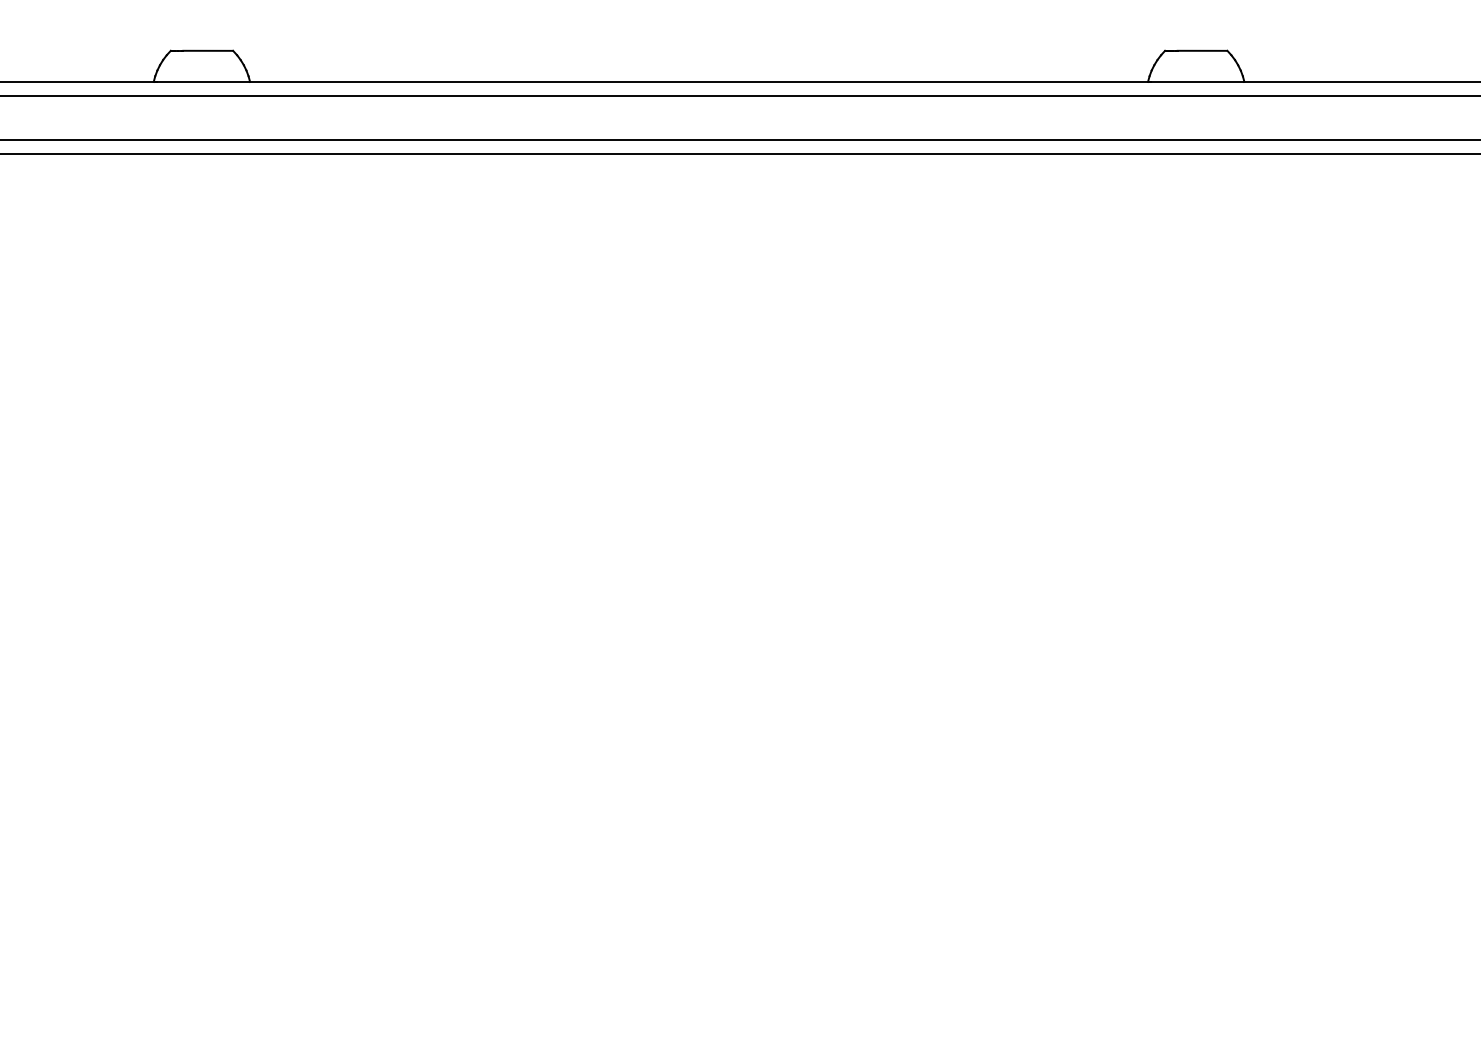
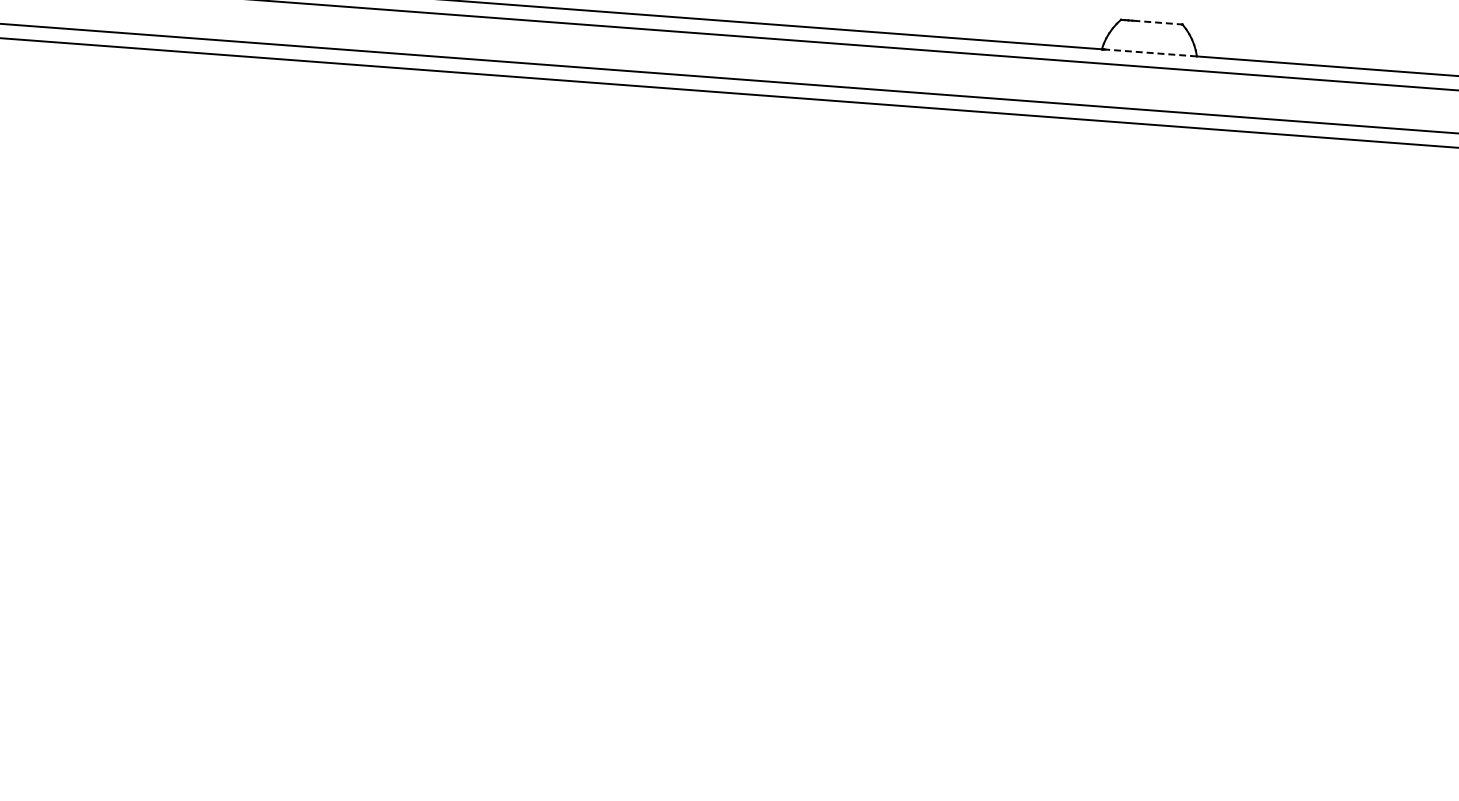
line: (1202, 50) -> (1157, 22), solid -> dashed
line: (1197, 81) -> (1150, 52), solid -> dashed

